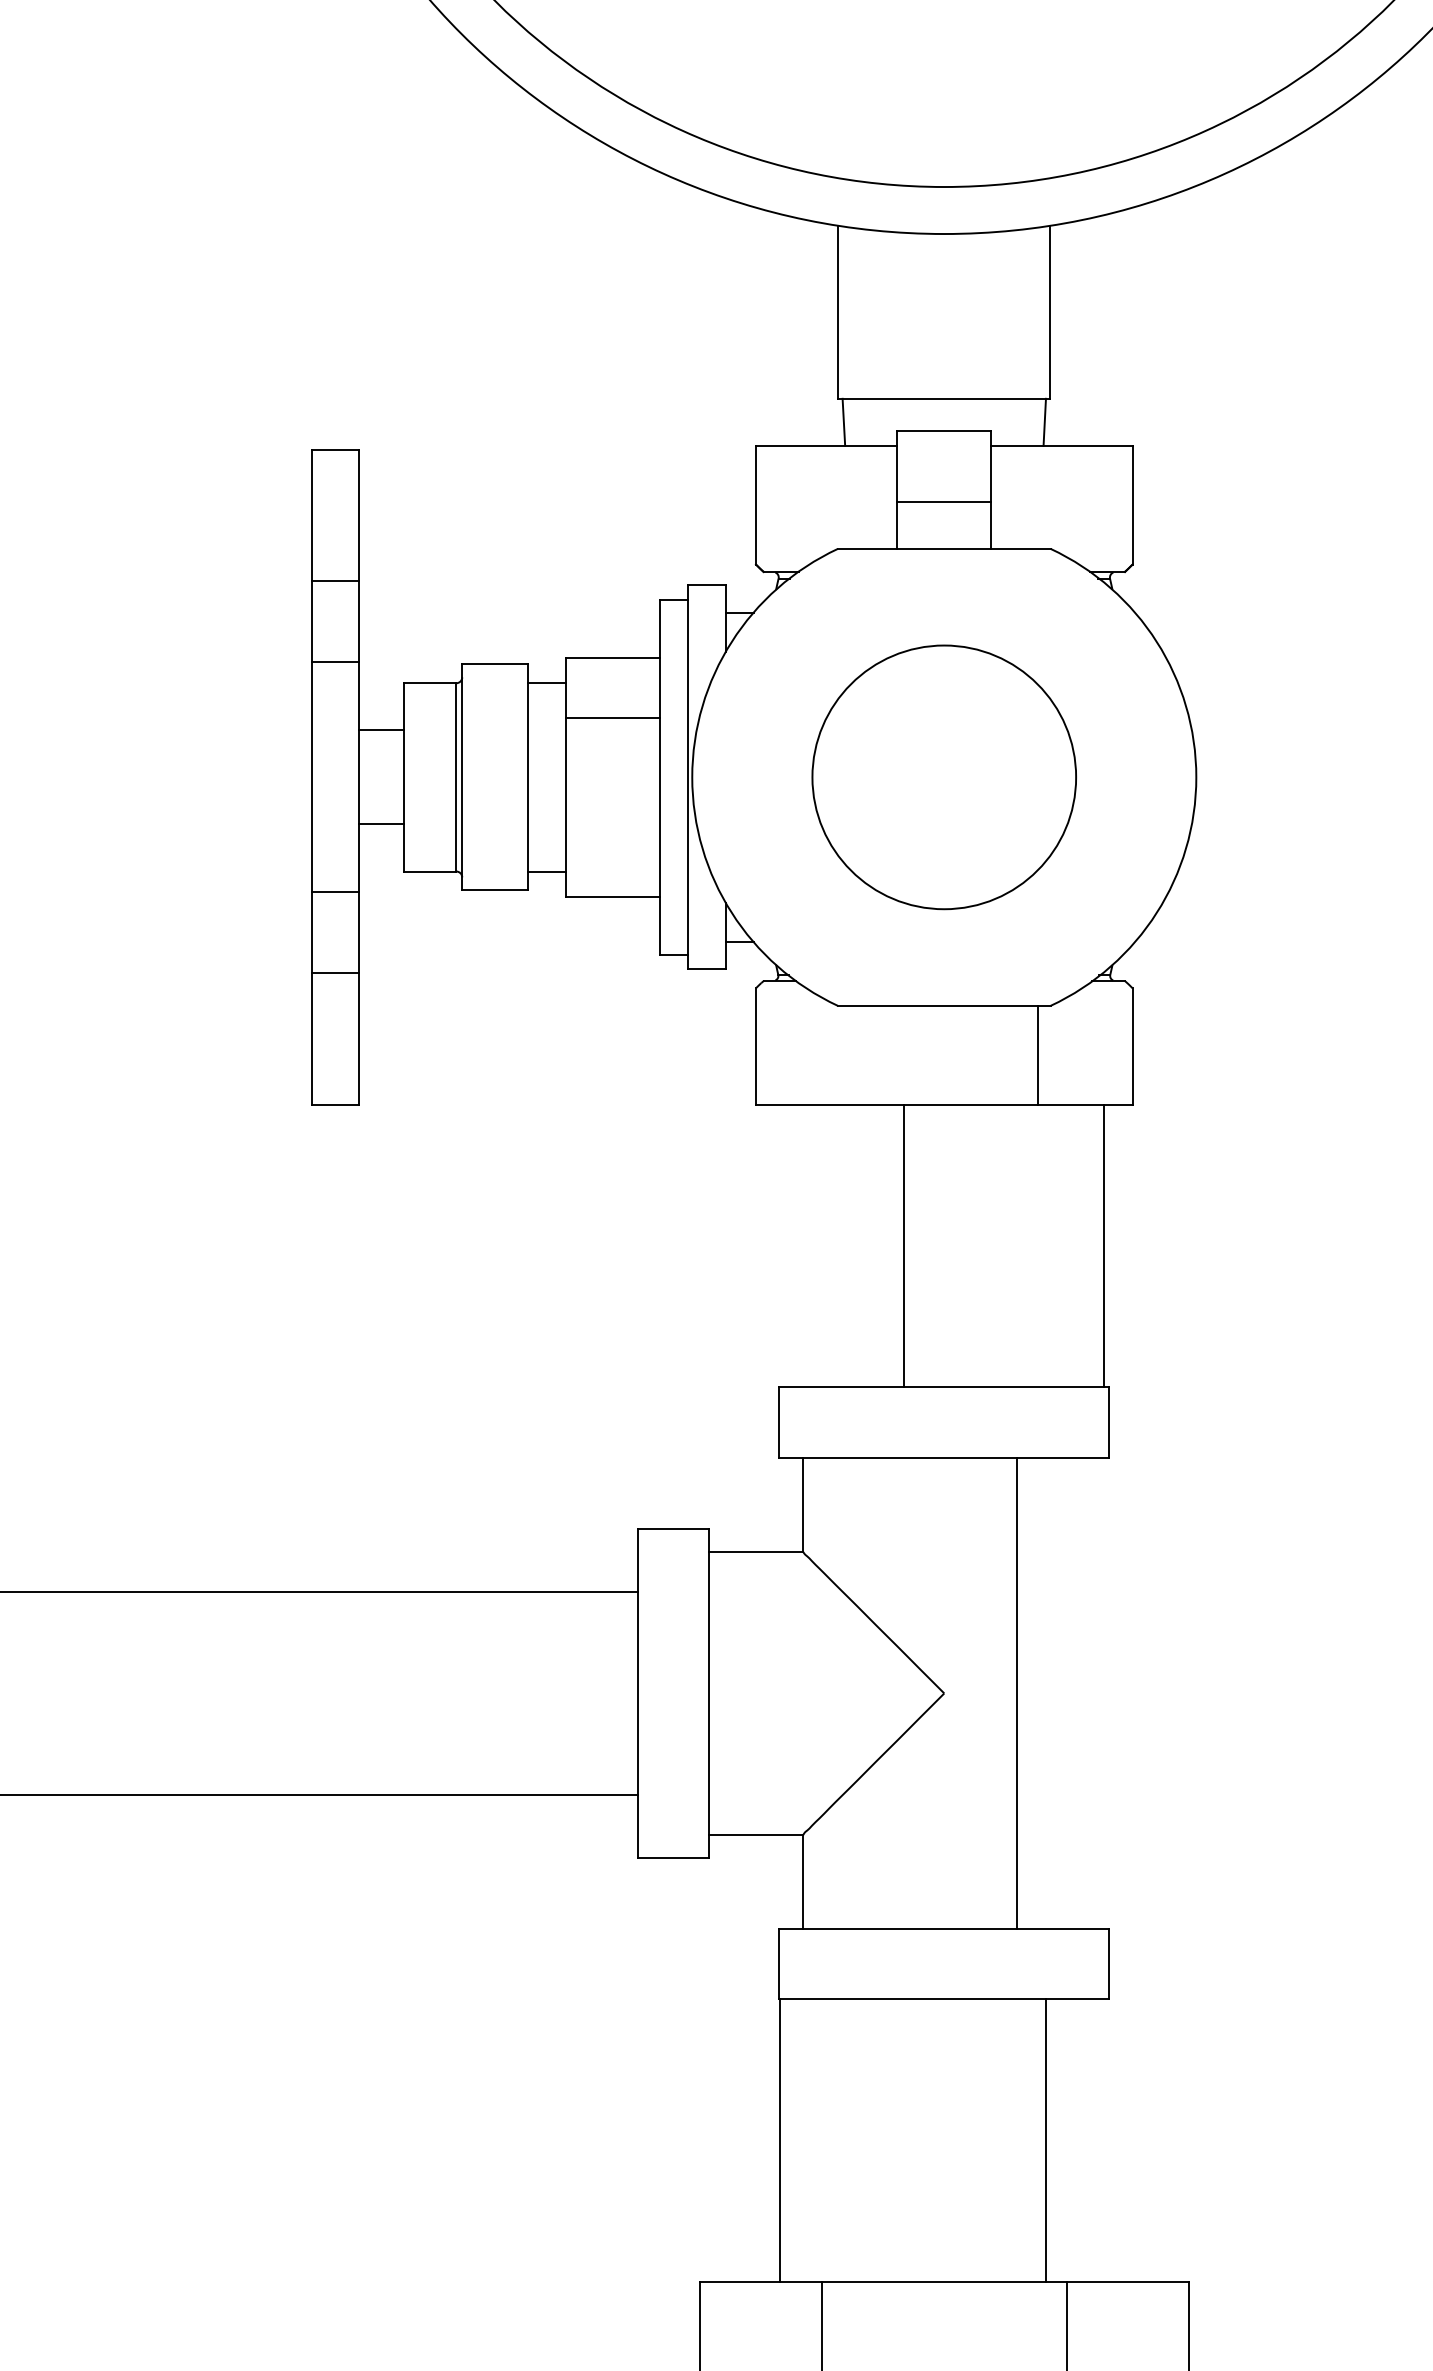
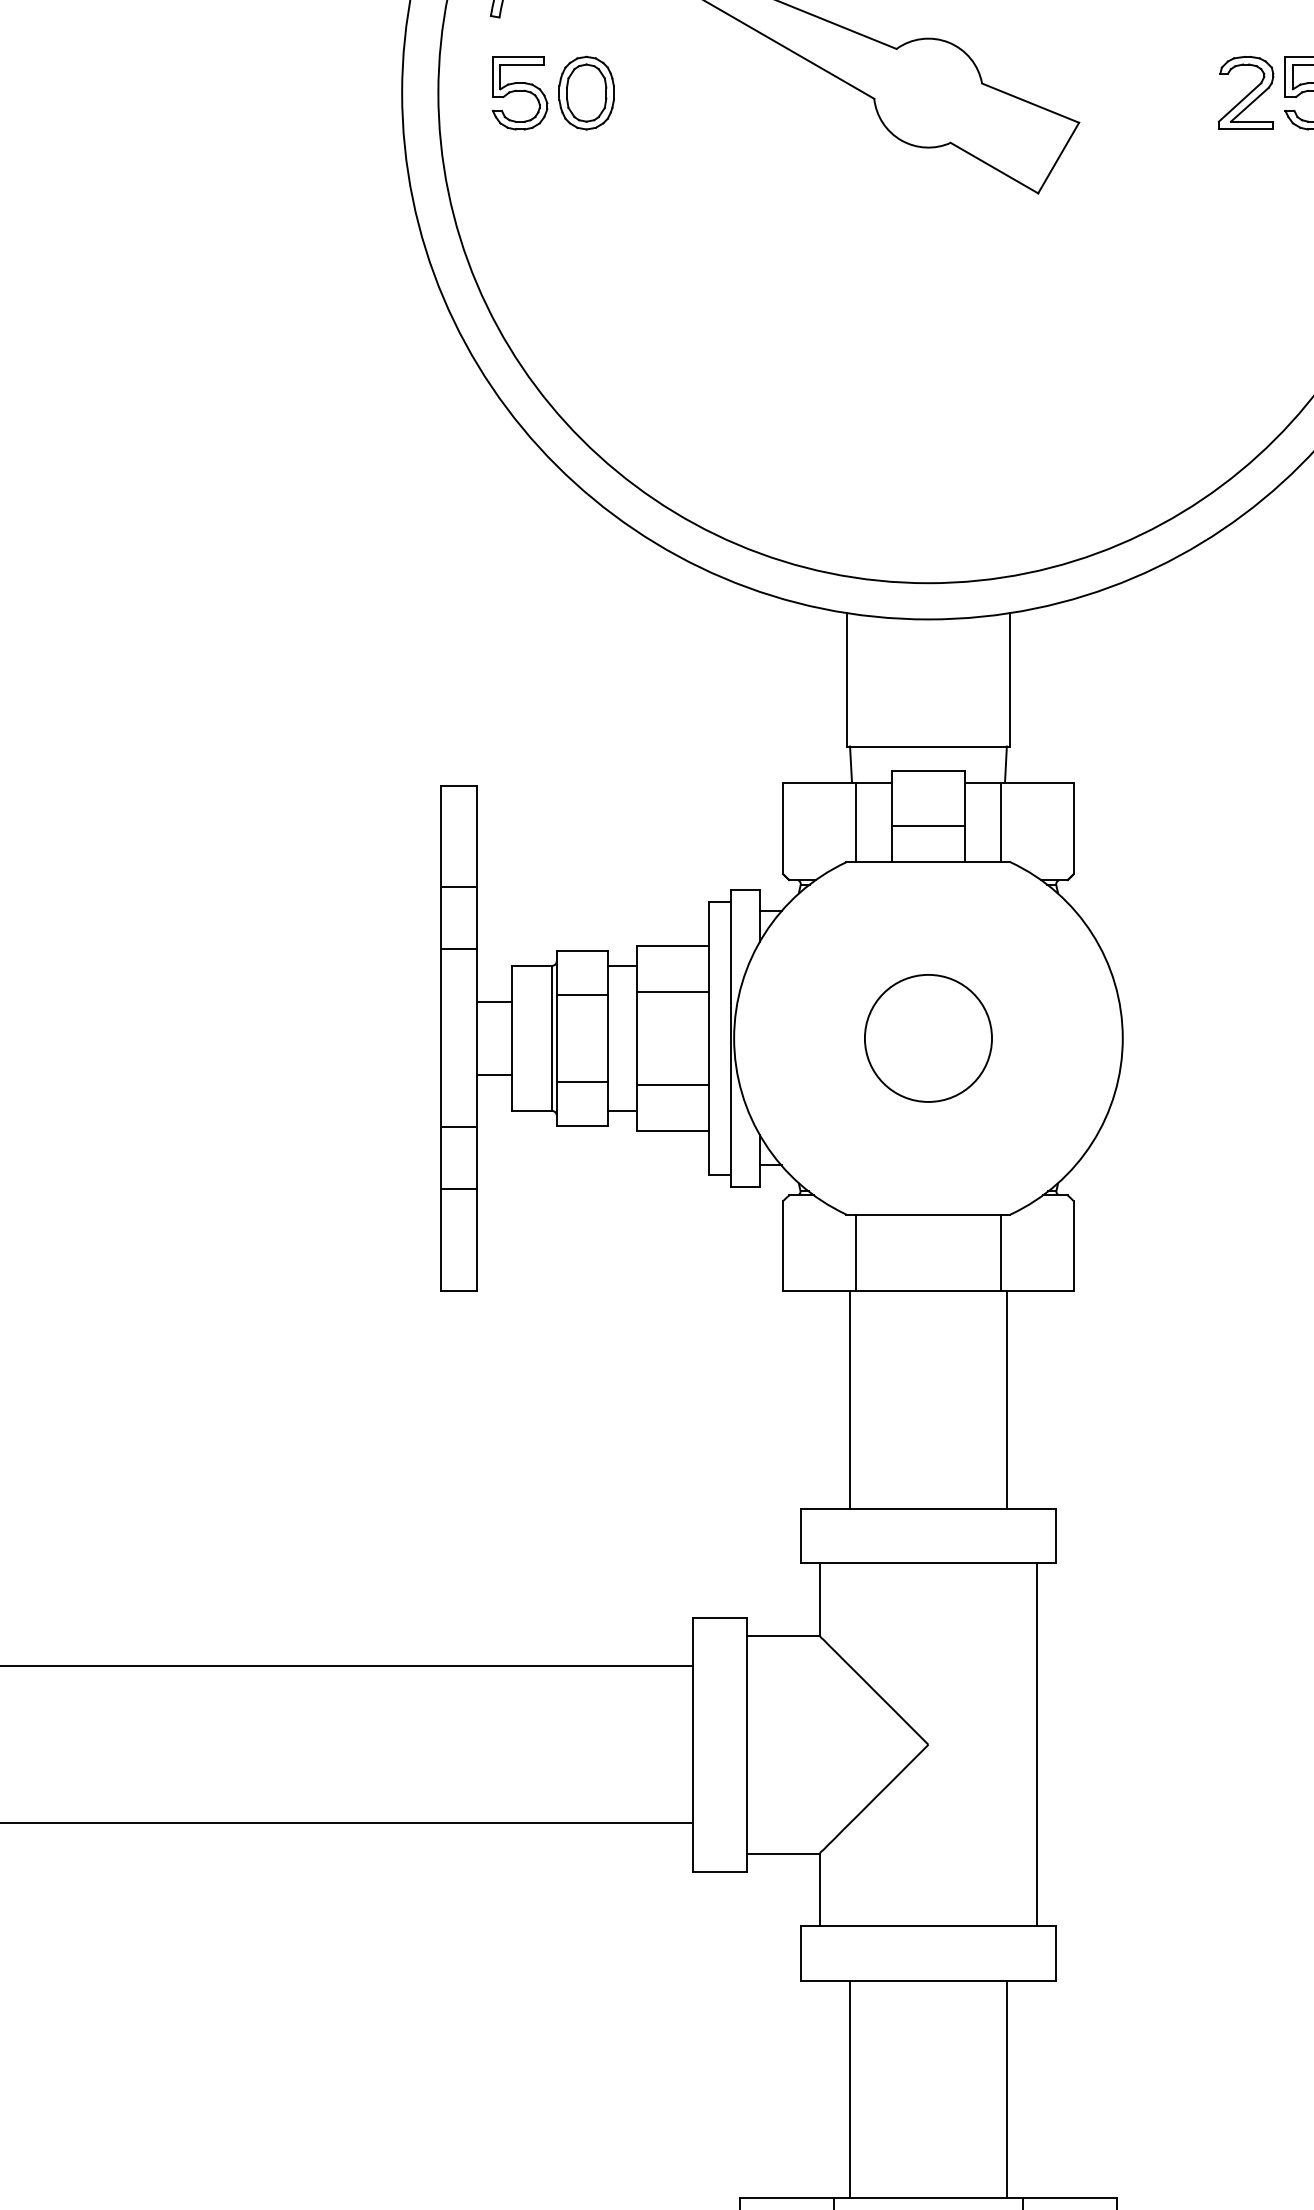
line: (849, 497) -> (855, 822), added
line: (1039, 497) -> (1001, 822), added
line: (494, 720) -> (581, 994), added
circle: (944, 776) -> (928, 1037), size x0.62
line: (494, 833) -> (581, 1081), added
line: (612, 837) -> (672, 1084), added
line: (849, 1055) -> (855, 1252), added
line: (904, 1245) -> (850, 1399), moved
line: (1103, 1245) -> (1006, 1399), moved
line: (1016, 1693) -> (1037, 1744), moved
line: (780, 2140) -> (850, 2089), moved

